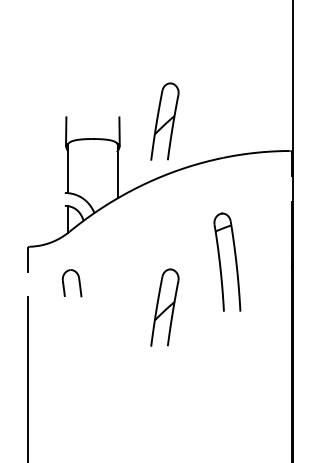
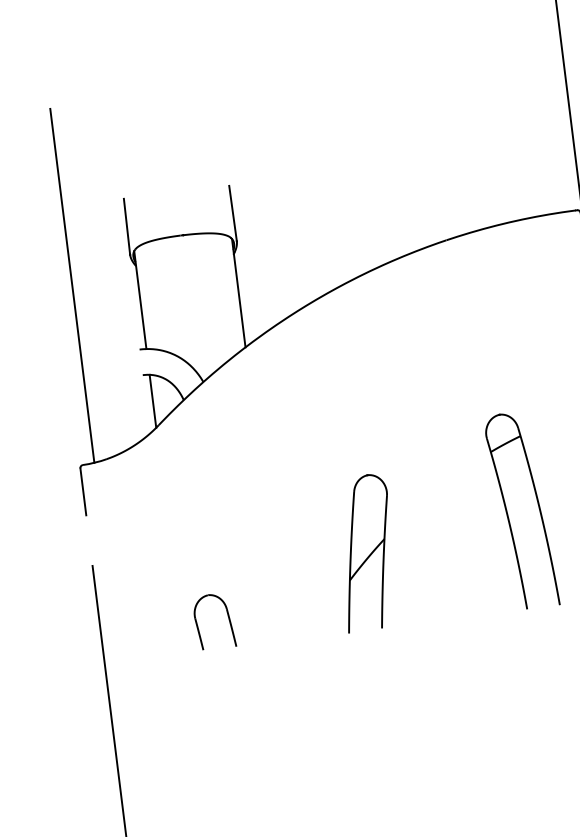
part: (164, 121) -> (319, 182), removed
line: (35, 157) -> (72, 286), added
part: (220, 261) -> (507, 510), moved
part: (64, 283) -> (199, 623), moved

